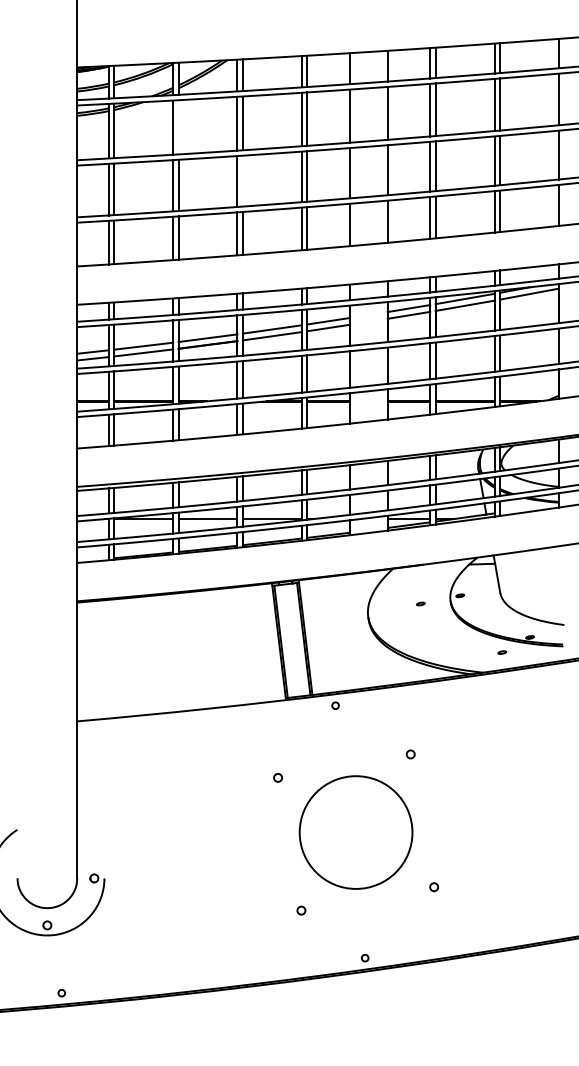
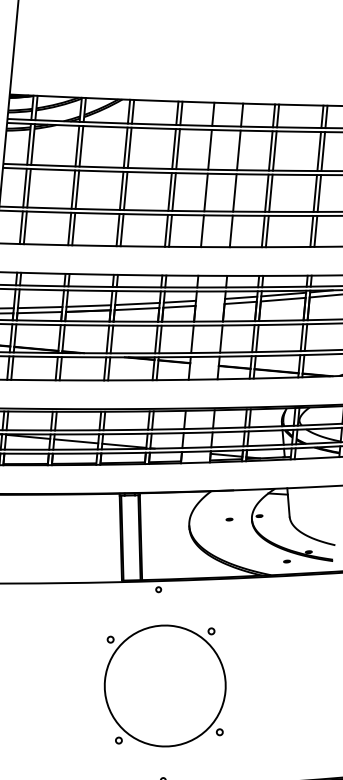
line: (178, 127) -> (81, 146), added
line: (242, 180) -> (125, 190), added
circle: (355, 832) -> (164, 685), size x1.43

